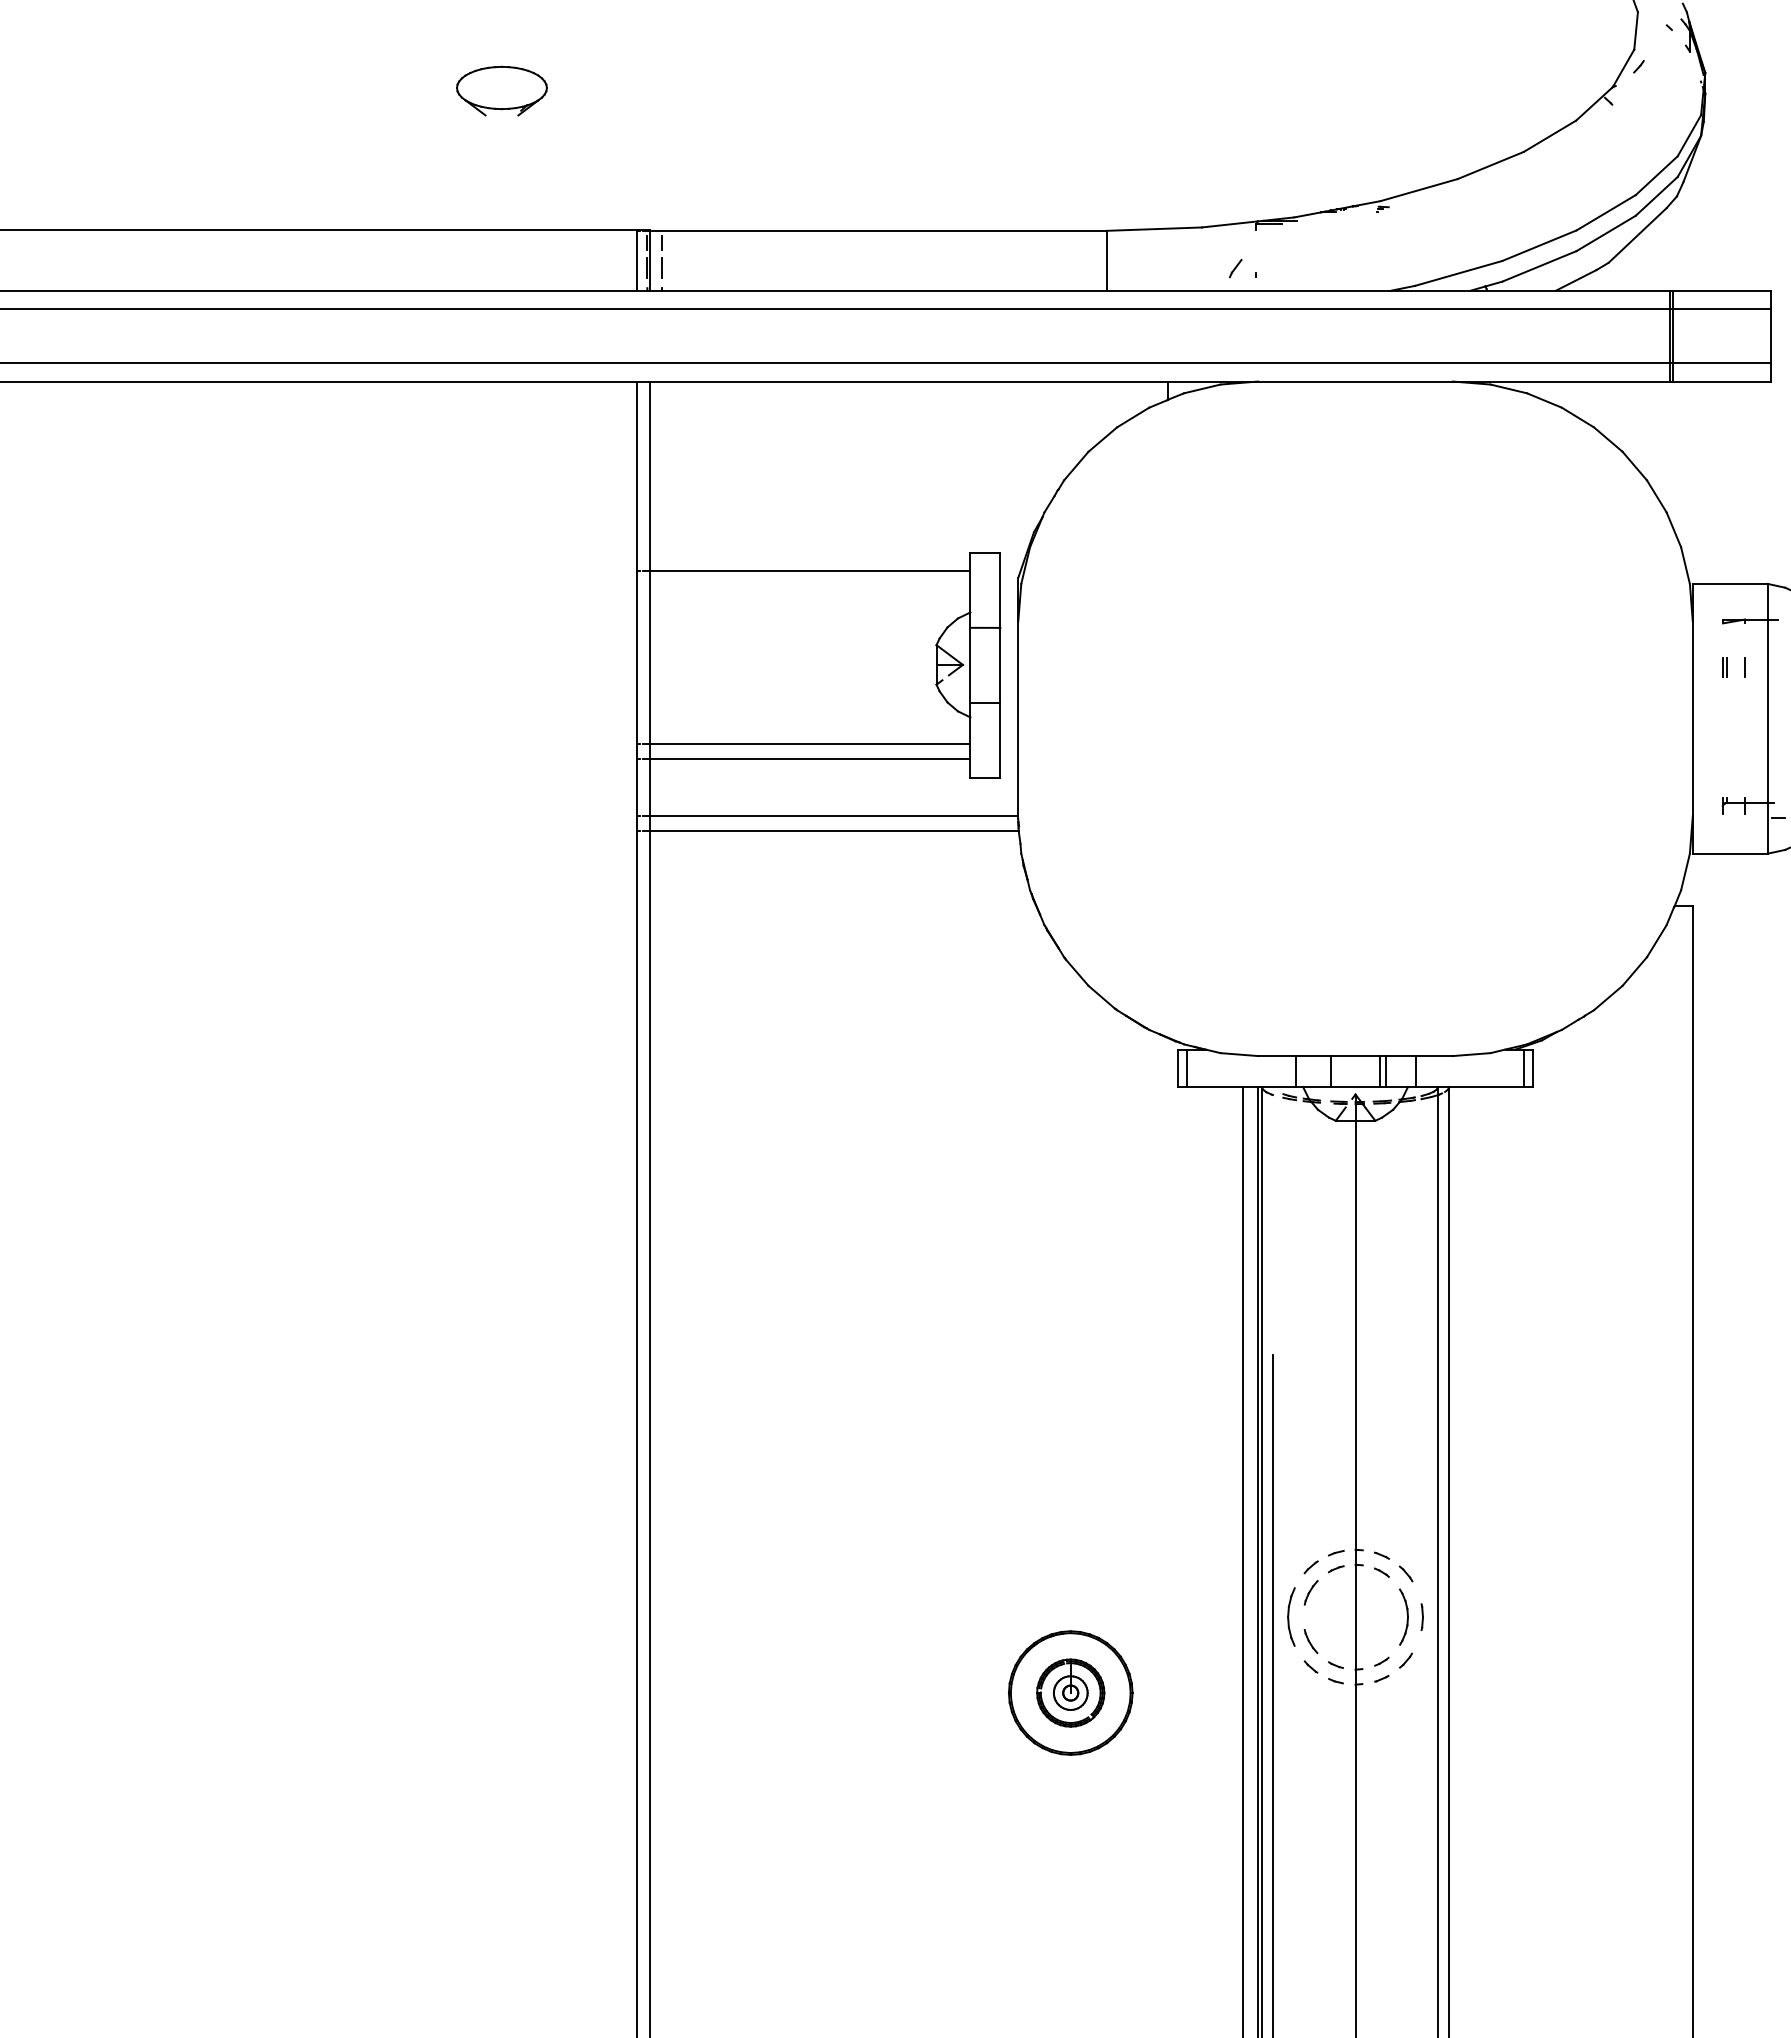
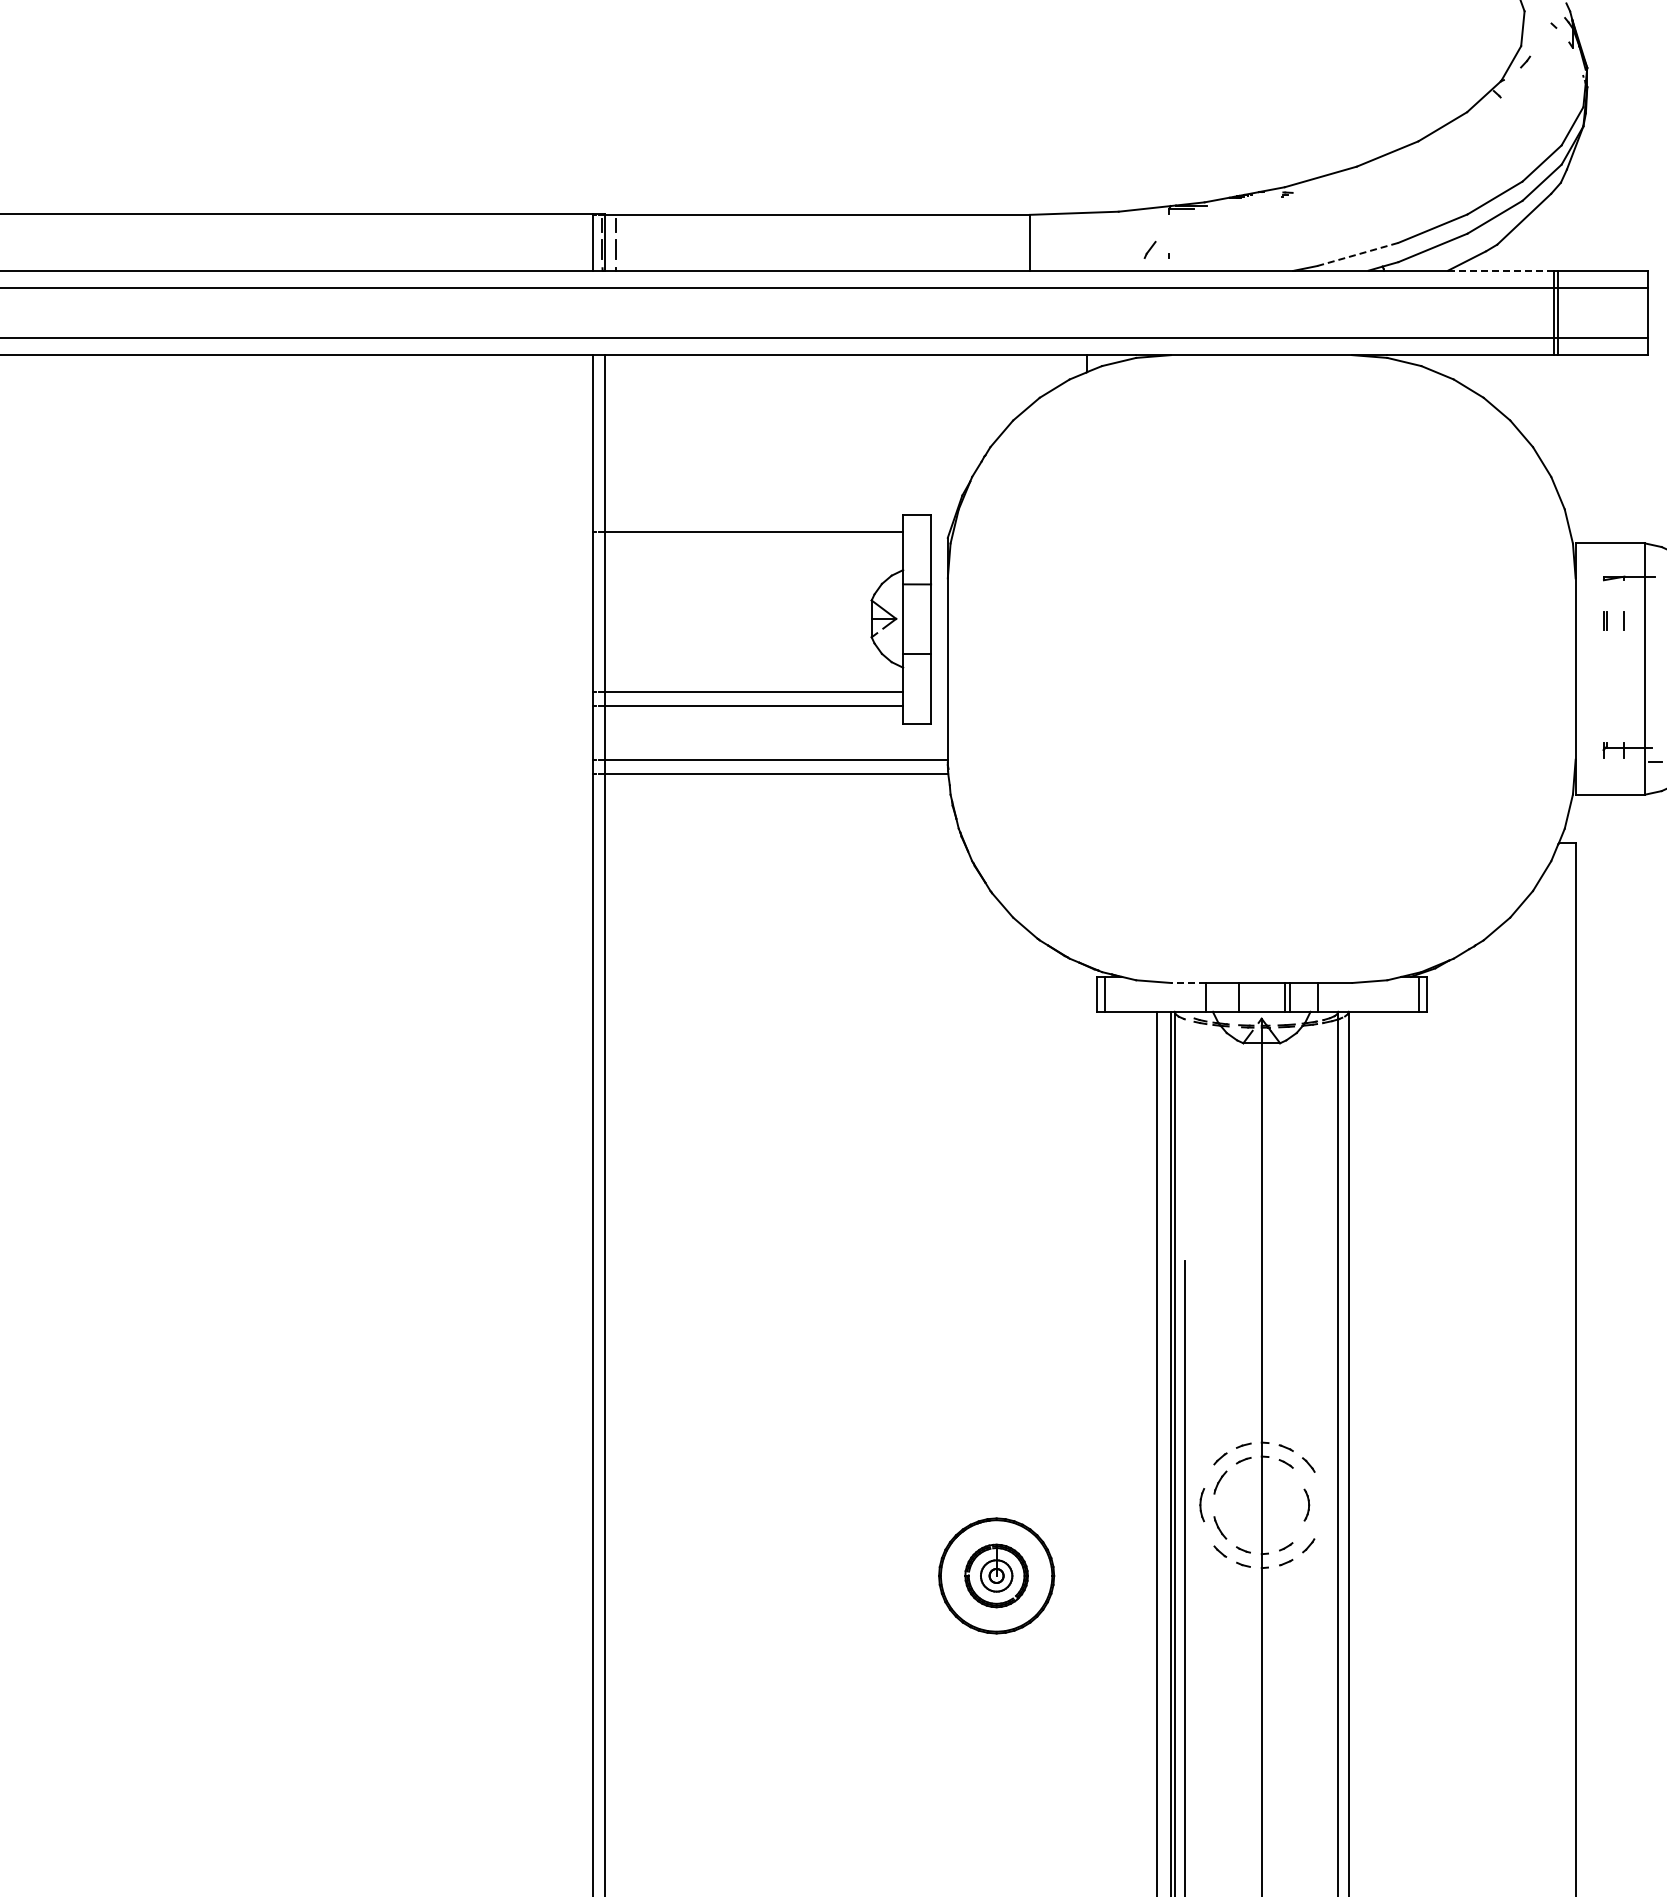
part: (501, 90) -> (466, 84), removed
line: (1459, 273) -> (1358, 254), solid -> dashed
line: (1612, 290) -> (1500, 270), solid -> dashed
line: (1275, 1056) -> (1187, 983), solid -> dashed
part: (1291, 1616) -> (1202, 1504), size x0.6
part: (1403, 1616) -> (1306, 1504), size x0.6
line: (1421, 1617) -> (1323, 1505), removed

